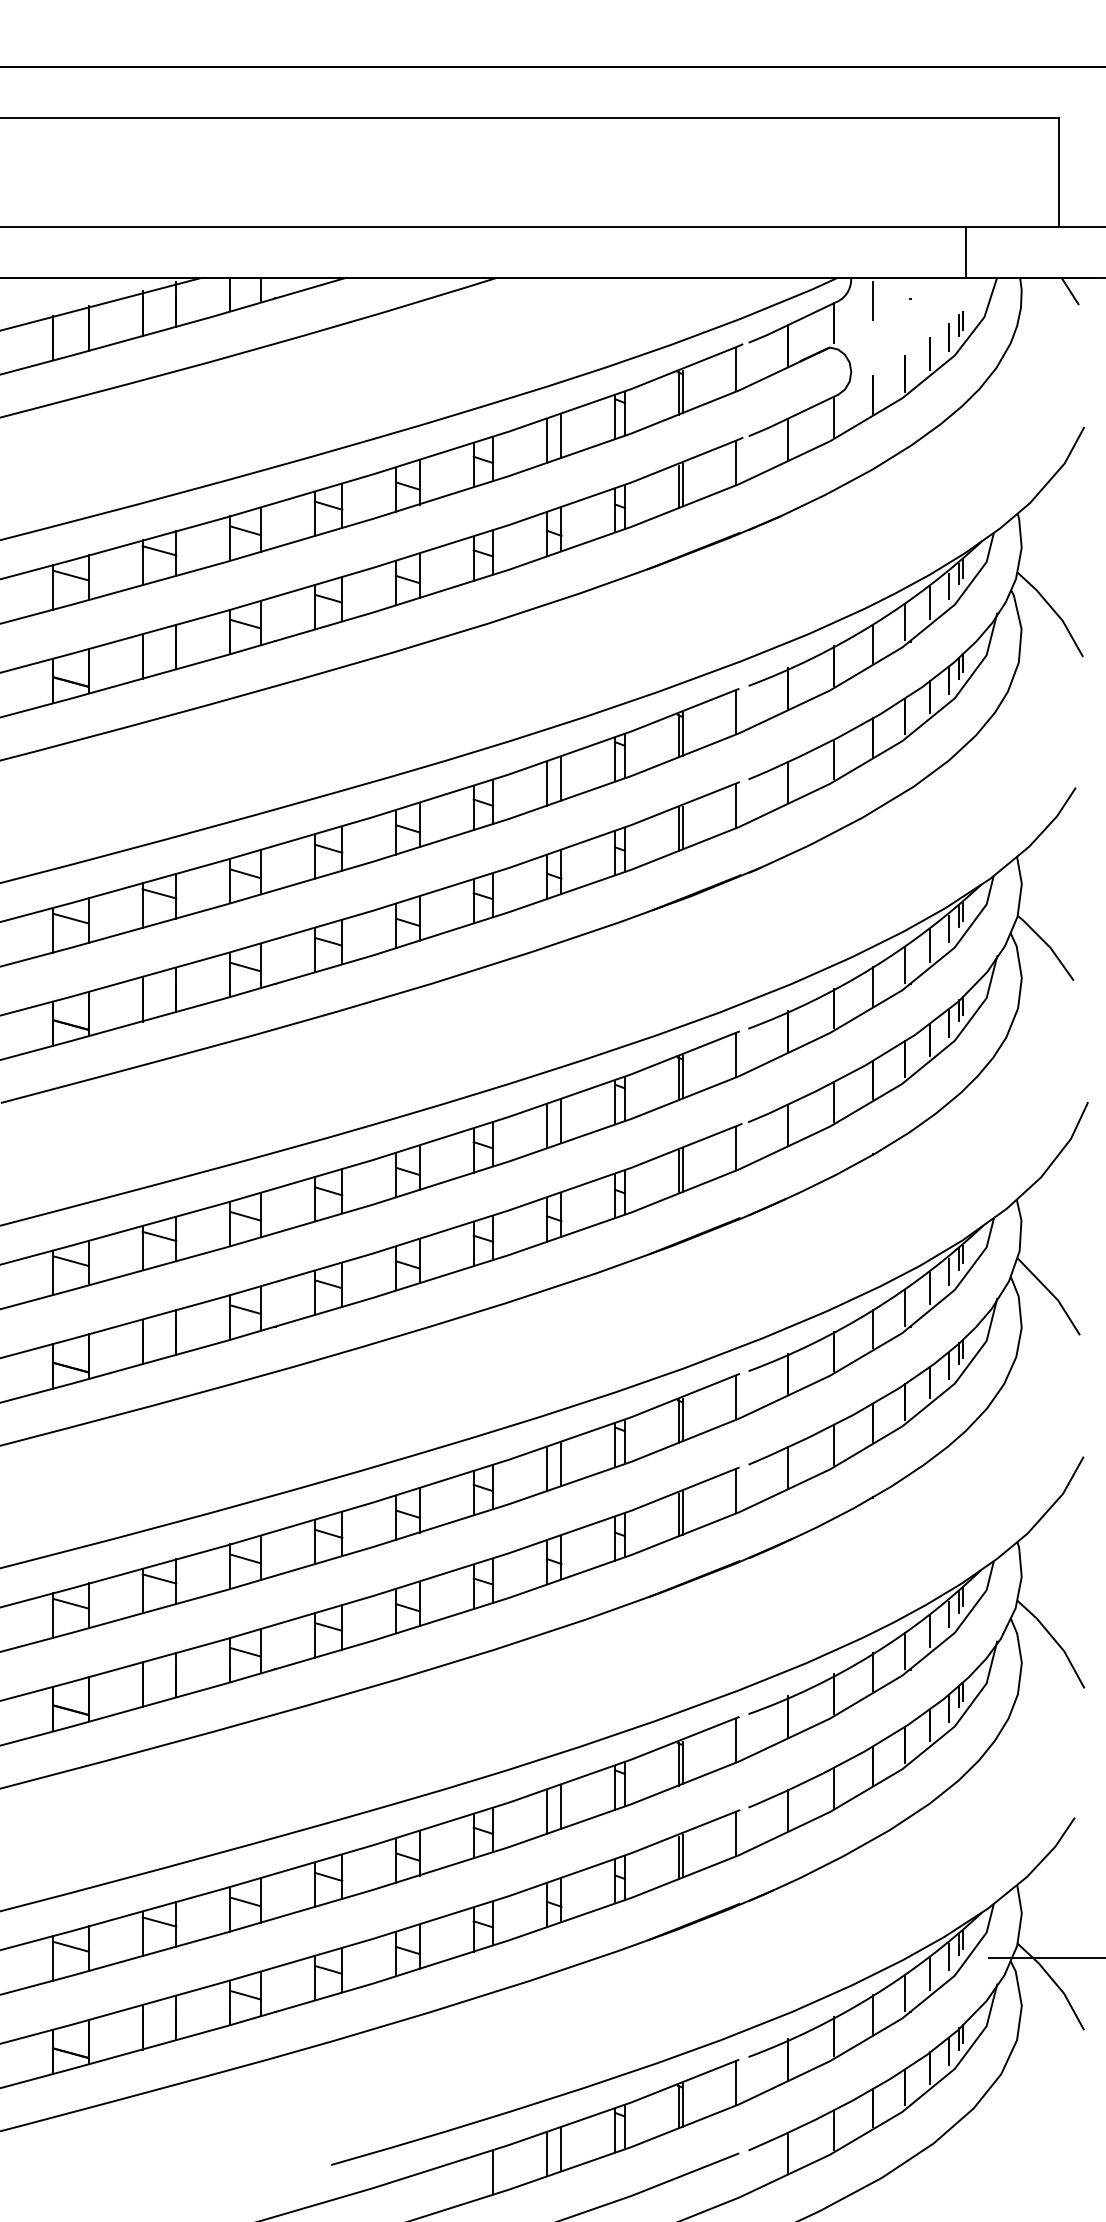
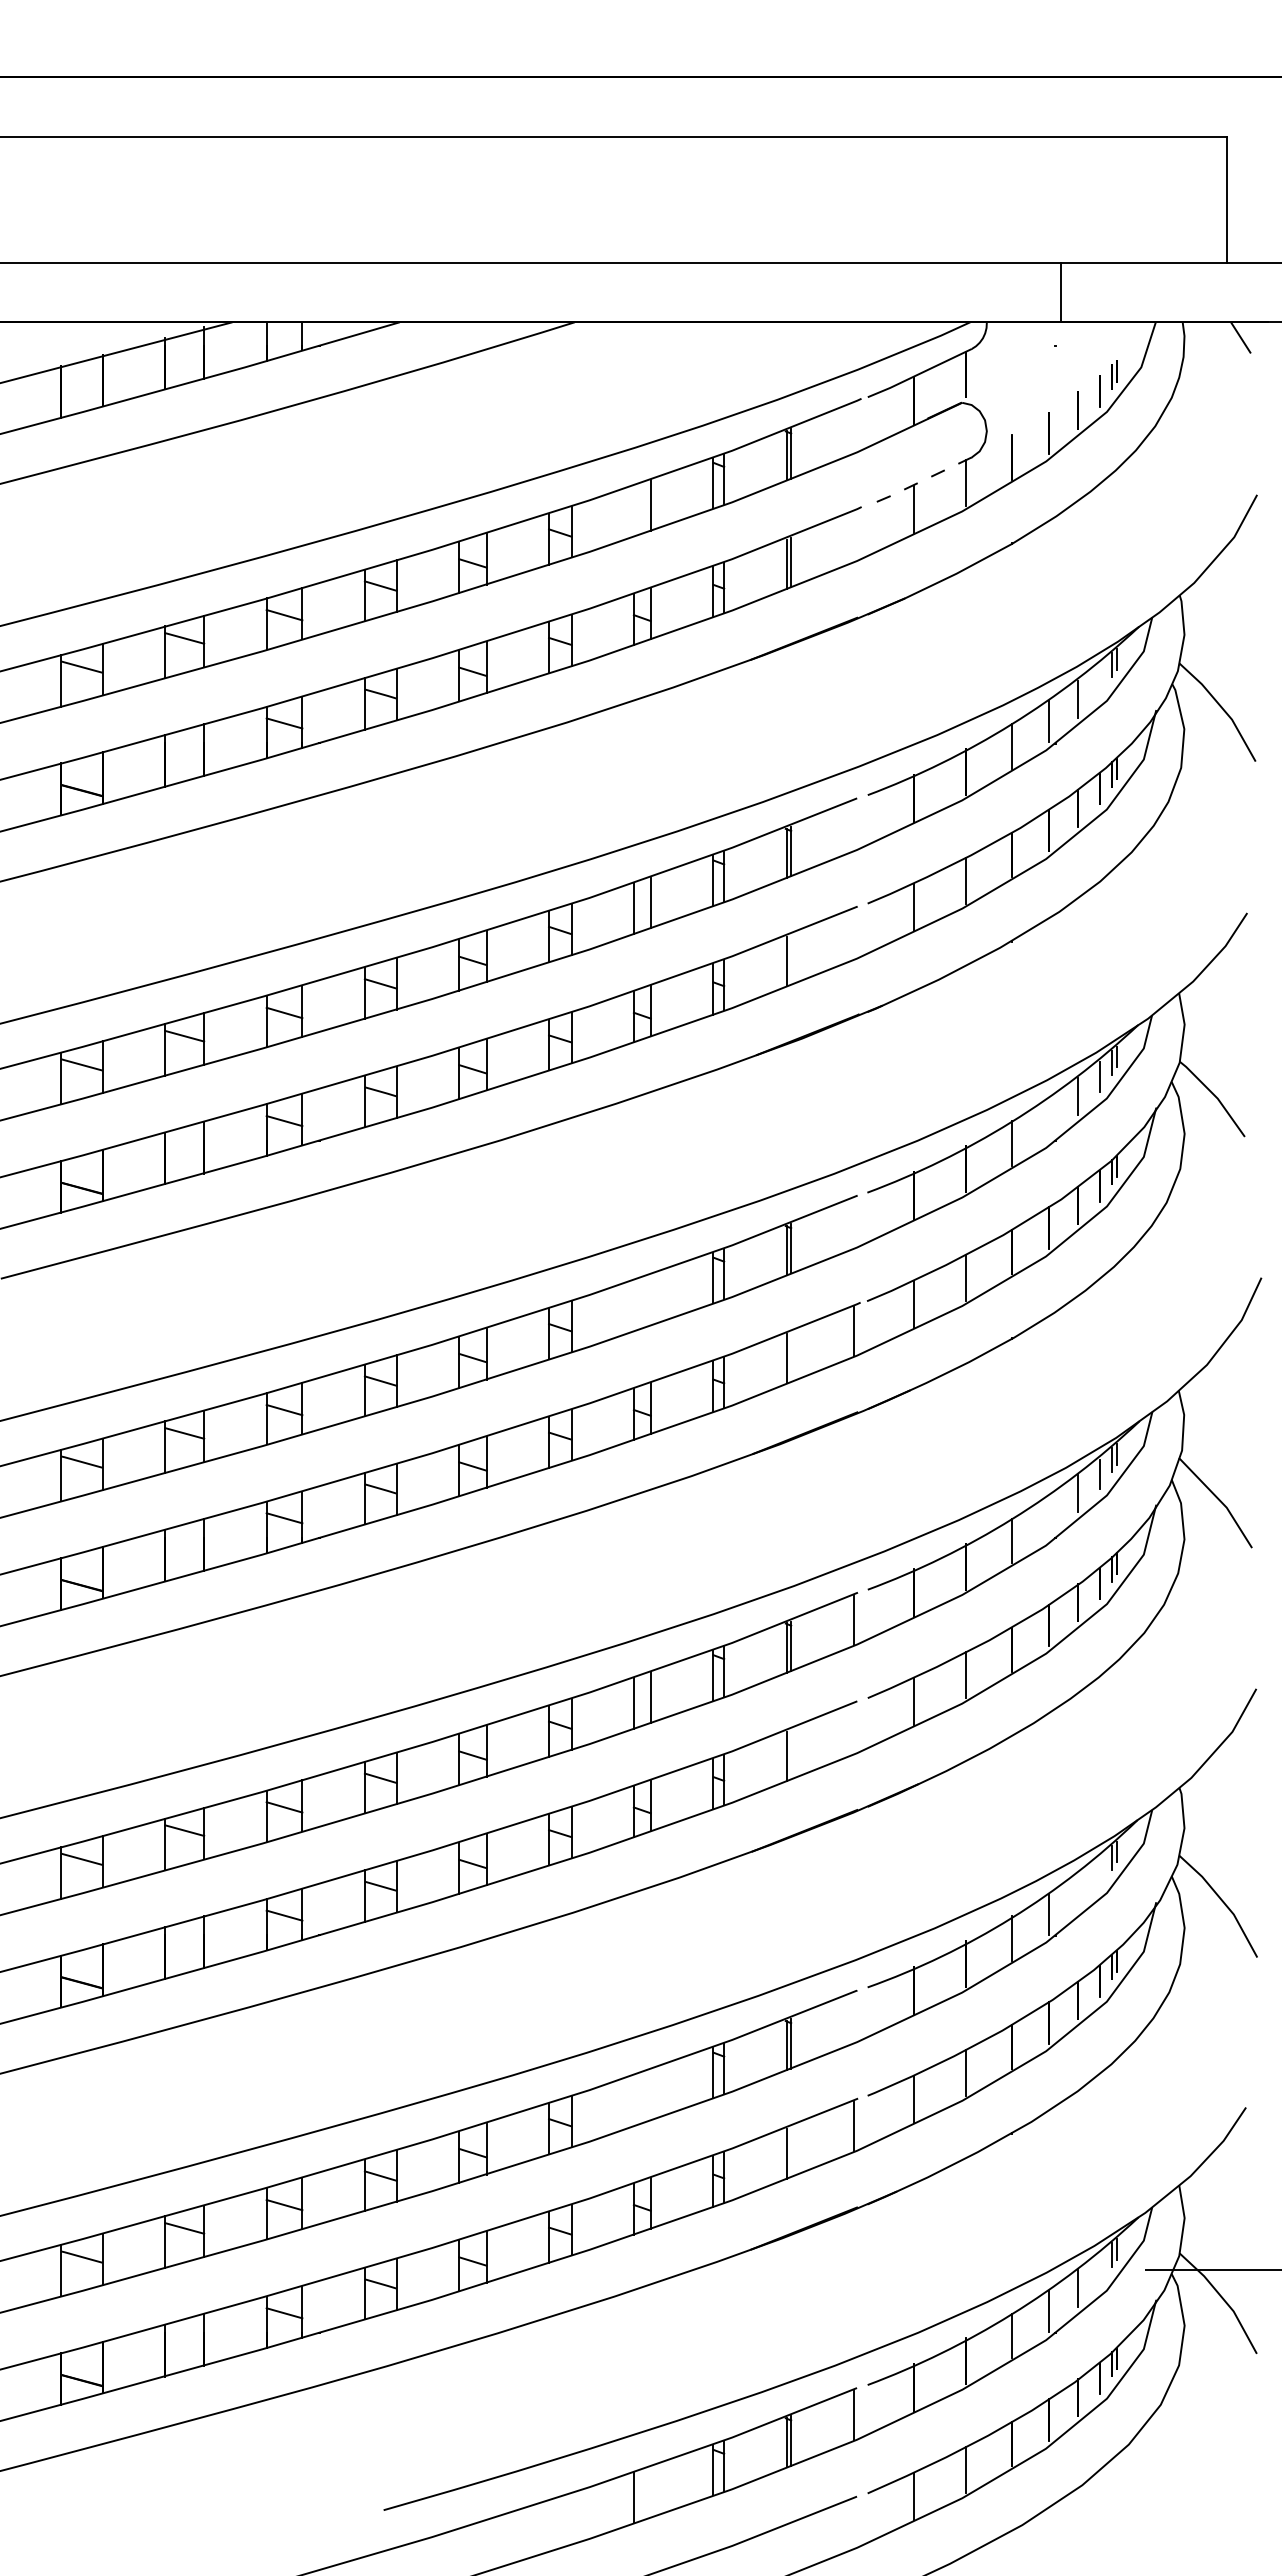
line: (965, 252) -> (1061, 292), moved
line: (872, 300) -> (1011, 348), removed
line: (736, 369) -> (853, 428), removed
line: (793, 416) -> (919, 482), solid -> dashed
line: (546, 440) -> (633, 510), removed
line: (736, 462) -> (853, 536), removed
line: (948, 586) -> (1099, 679), removed
line: (736, 712) -> (853, 825), removed
line: (736, 806) -> (853, 934), removed
line: (682, 827) -> (791, 959), removed
line: (905, 964) -> (1049, 1118), removed
line: (736, 1055) -> (853, 1223), removed
line: (561, 1120) -> (650, 1299), removed
line: (546, 1126) -> (633, 1305), removed
line: (682, 1170) -> (791, 1356), removed
line: (905, 1308) -> (1049, 1516), removed
line: (736, 1490) -> (853, 1728), removed
line: (682, 1513) -> (791, 1754), removed
line: (948, 1614) -> (1099, 1871), removed
line: (930, 1630) -> (1078, 1890), removed
line: (736, 1740) -> (853, 2017), removed
line: (561, 1806) -> (650, 2094), removed
line: (546, 1811) -> (633, 2100), removed
line: (682, 1855) -> (791, 2151), removed
line: (948, 1956) -> (1099, 2268), removed
line: (561, 2148) -> (650, 2491), removed
line: (493, 2172) -> (571, 2518), removed

